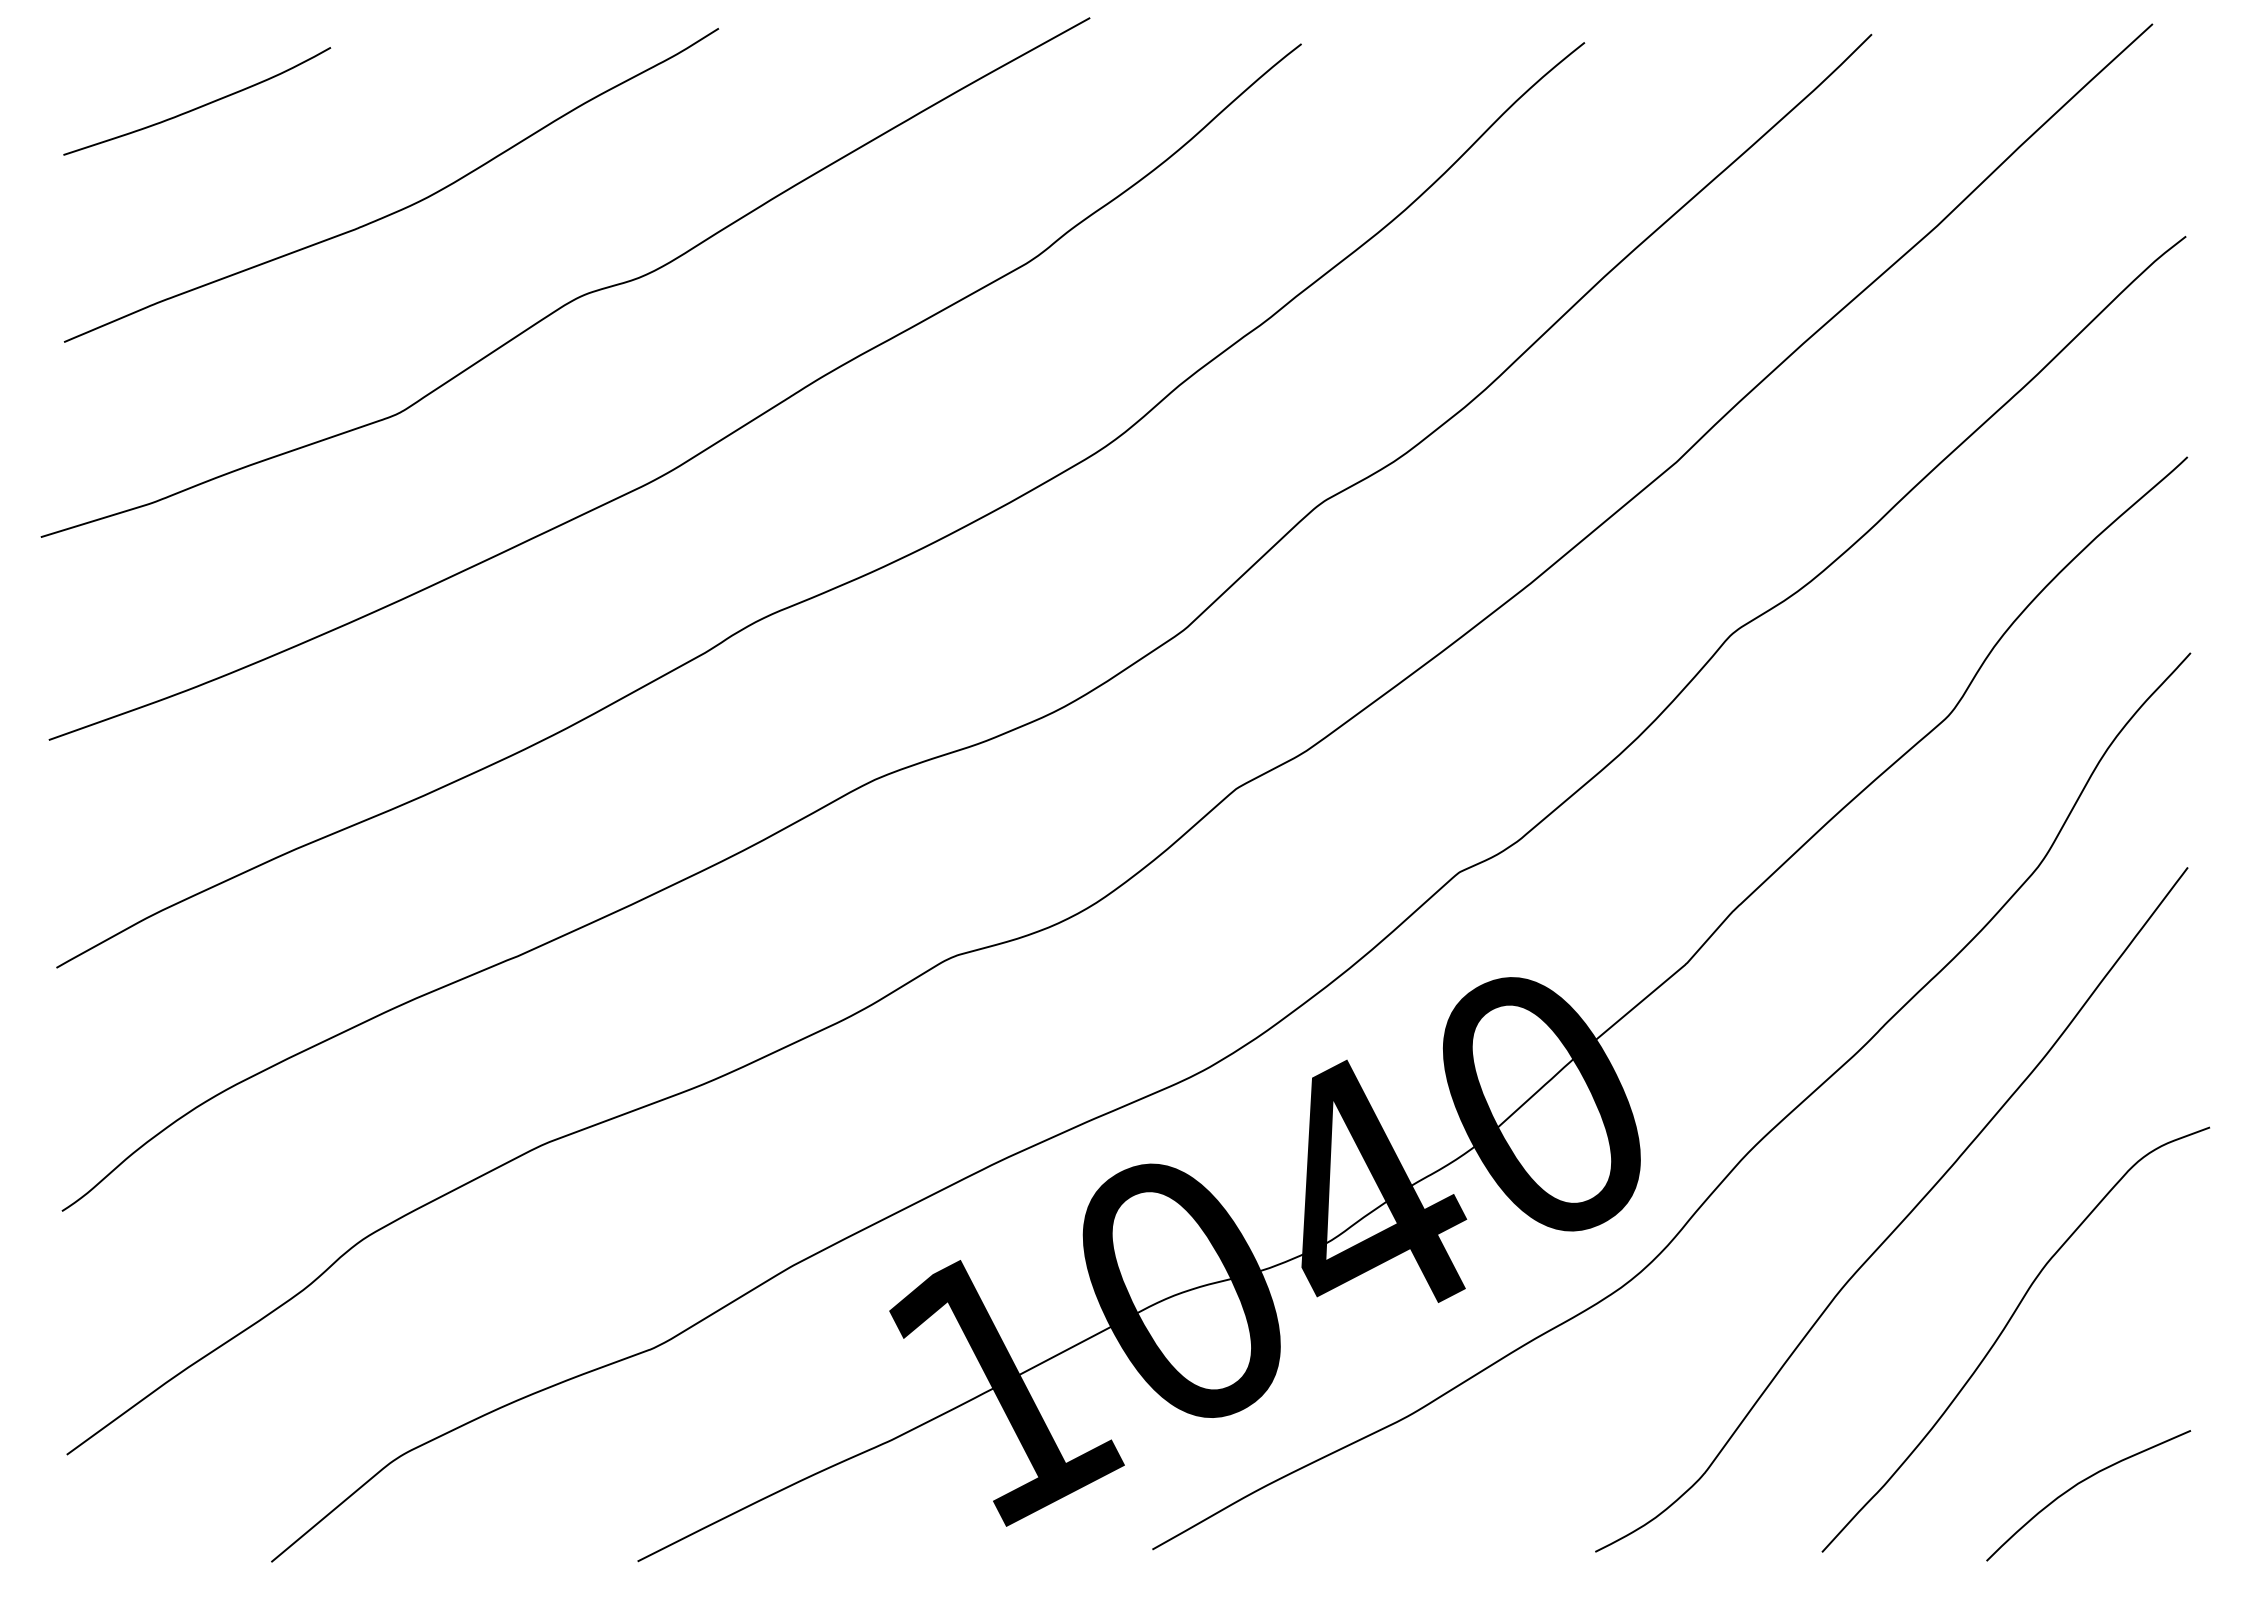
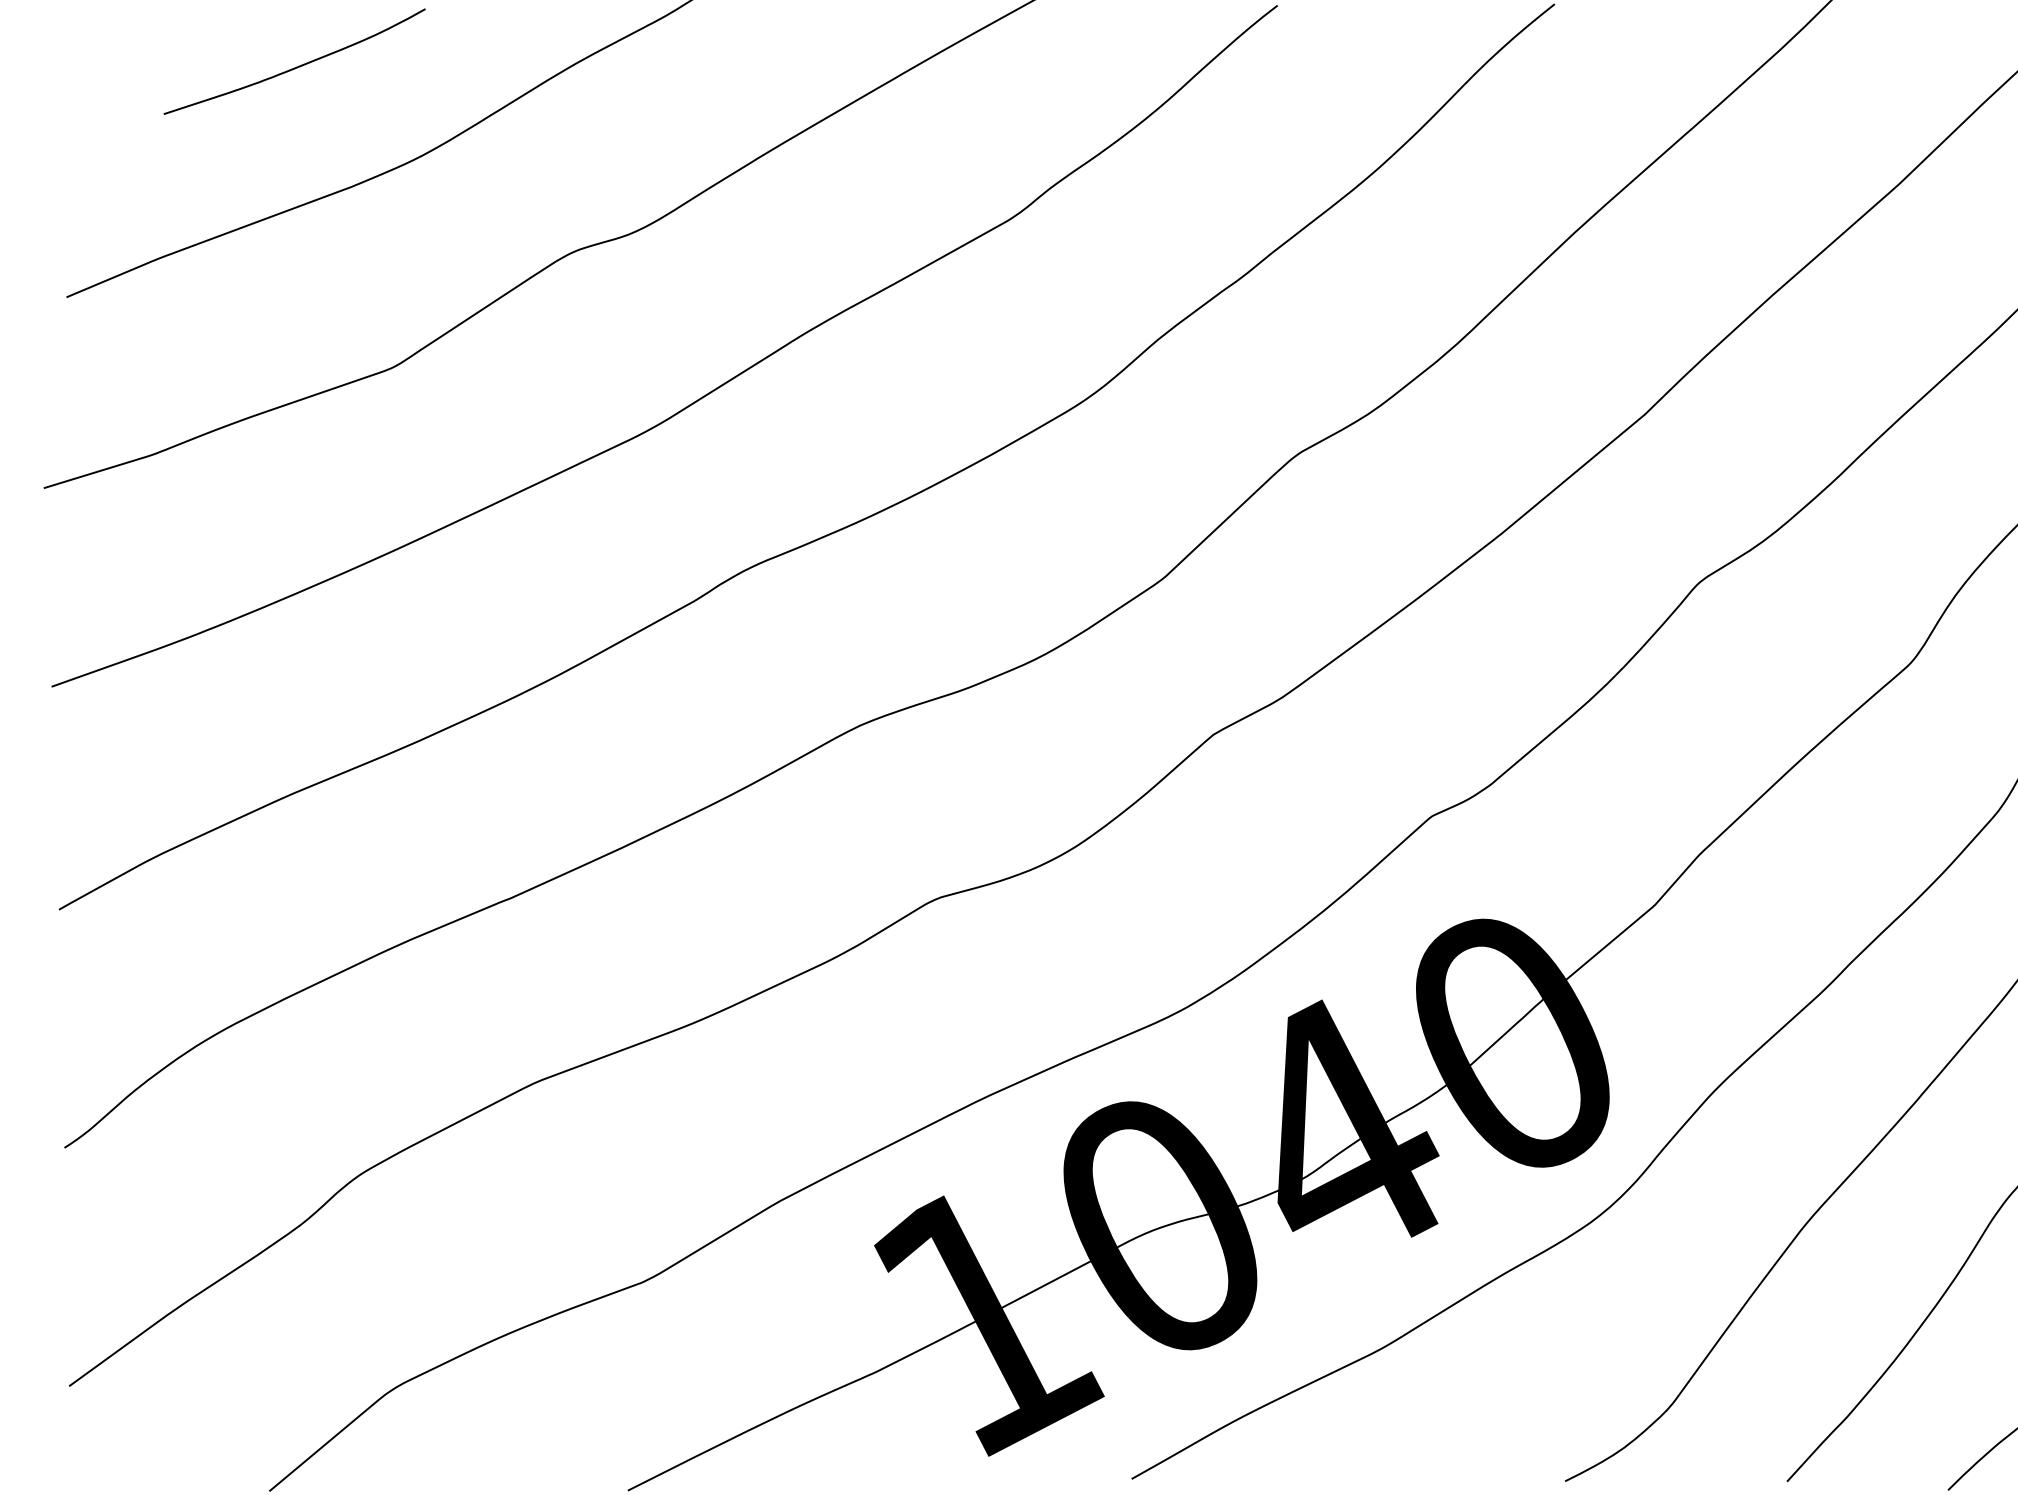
curve: (198, 106) -> (295, 66), moved

